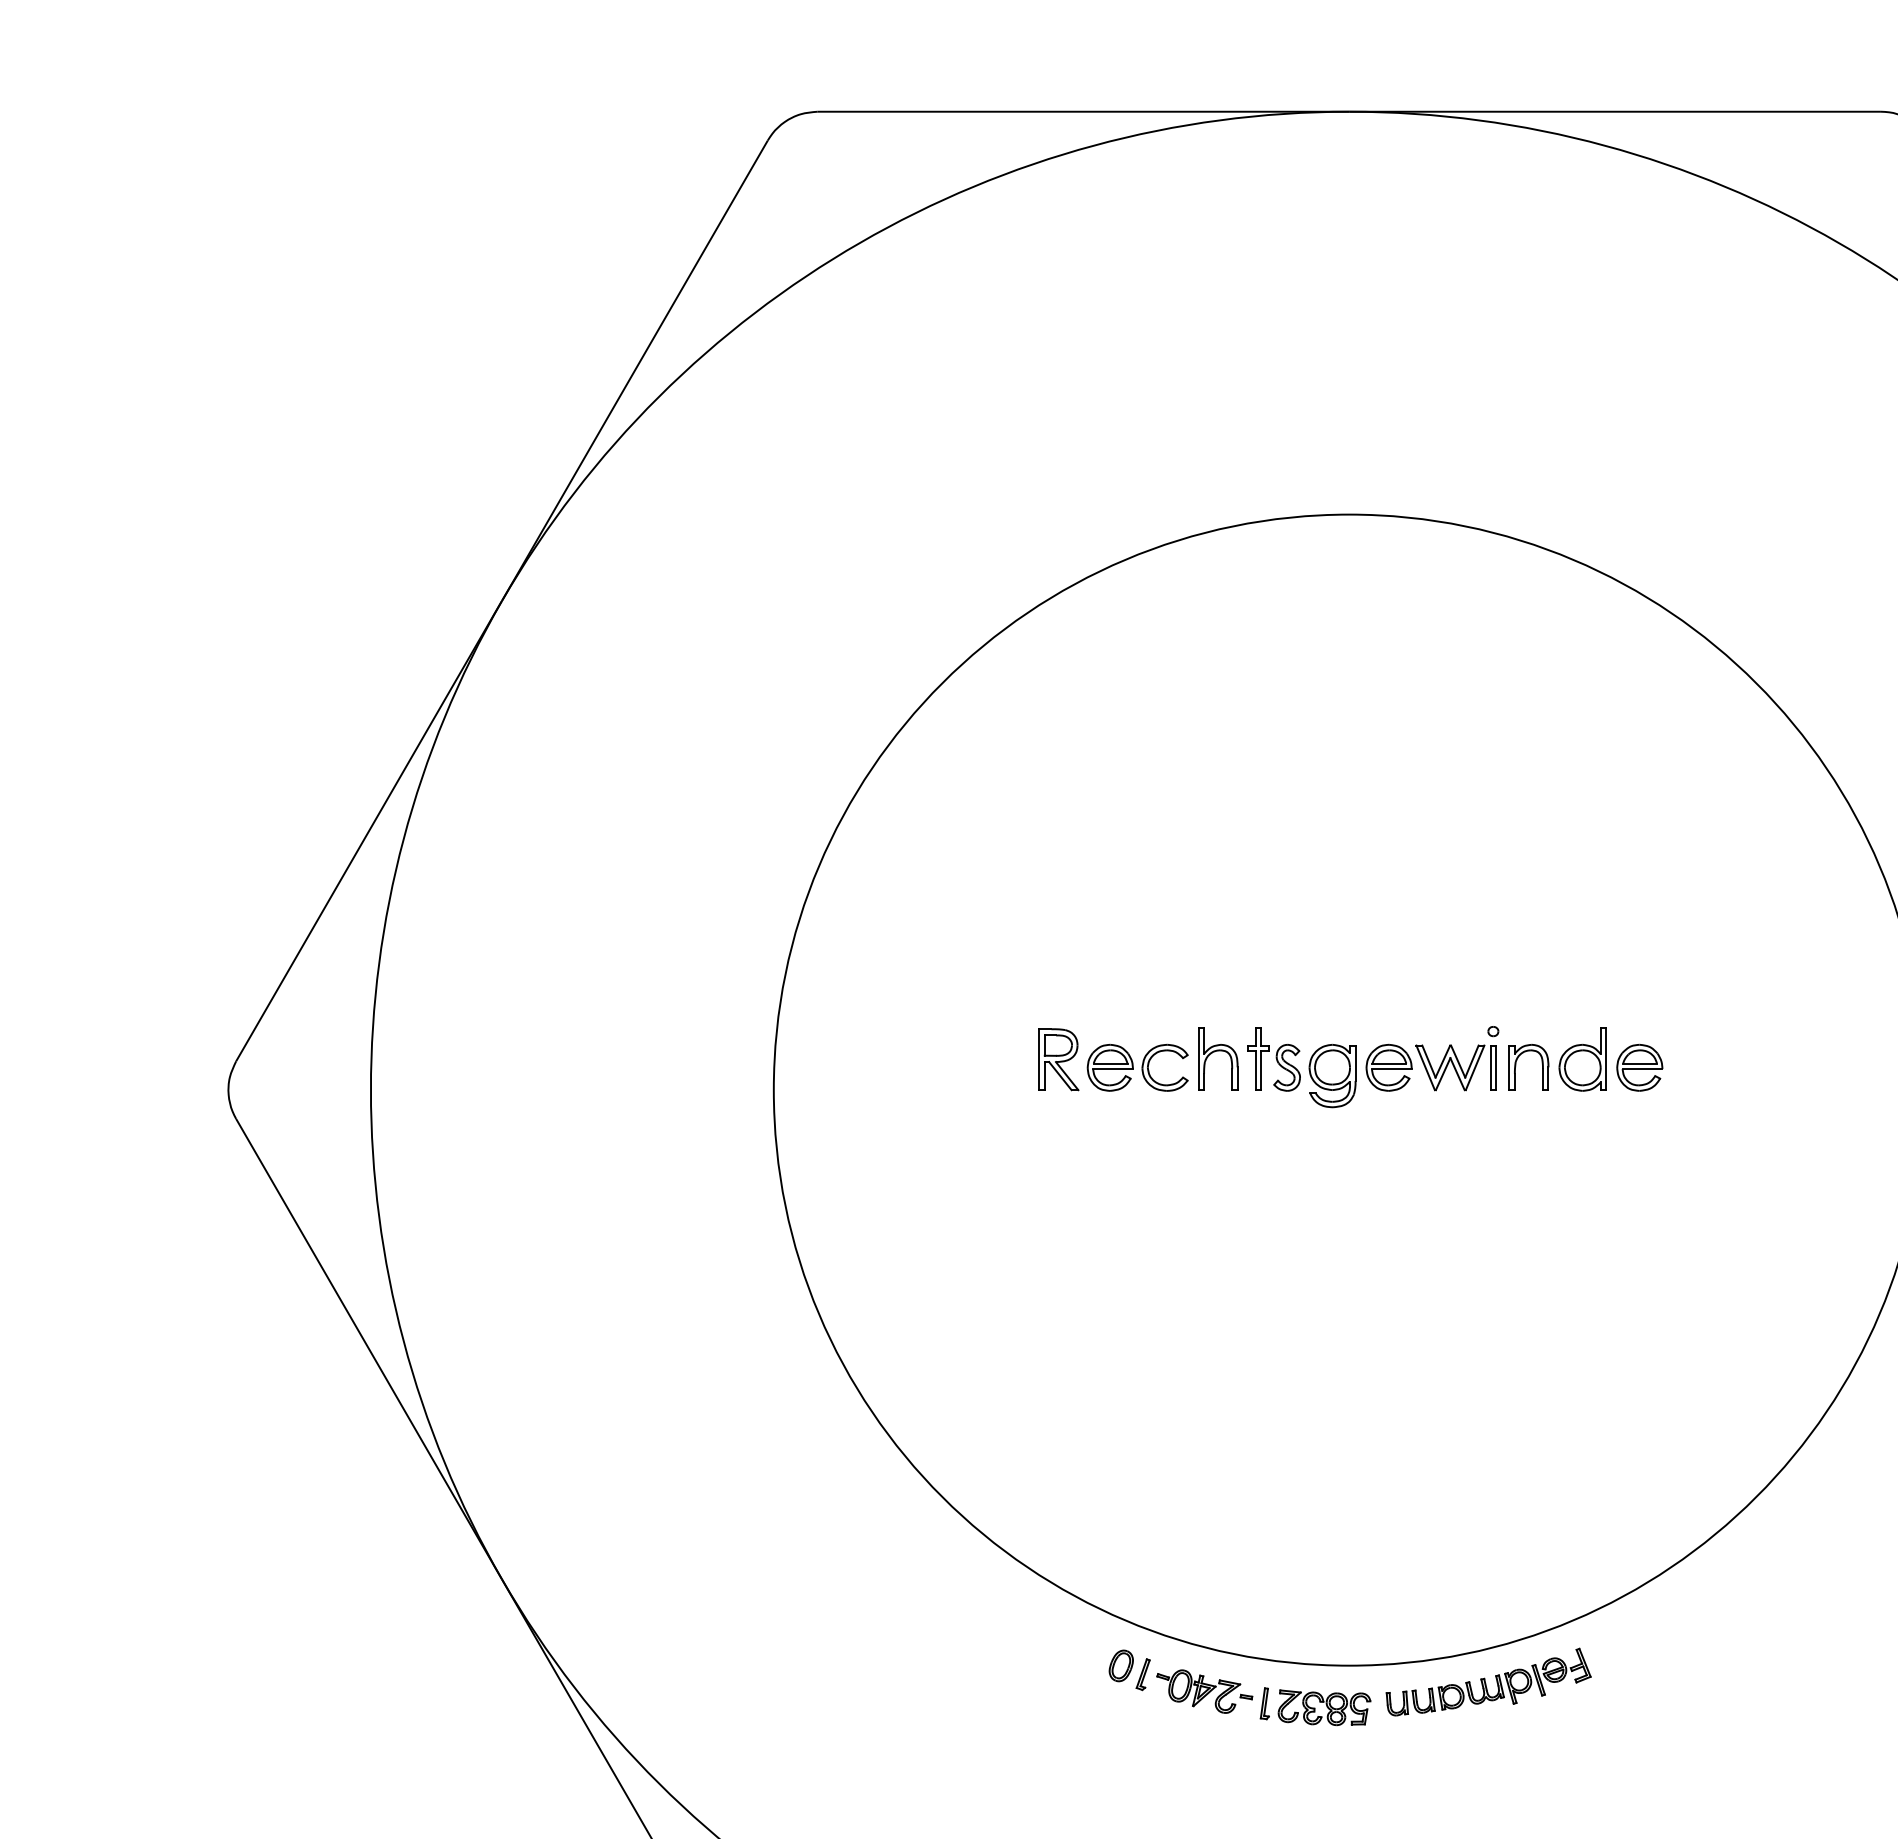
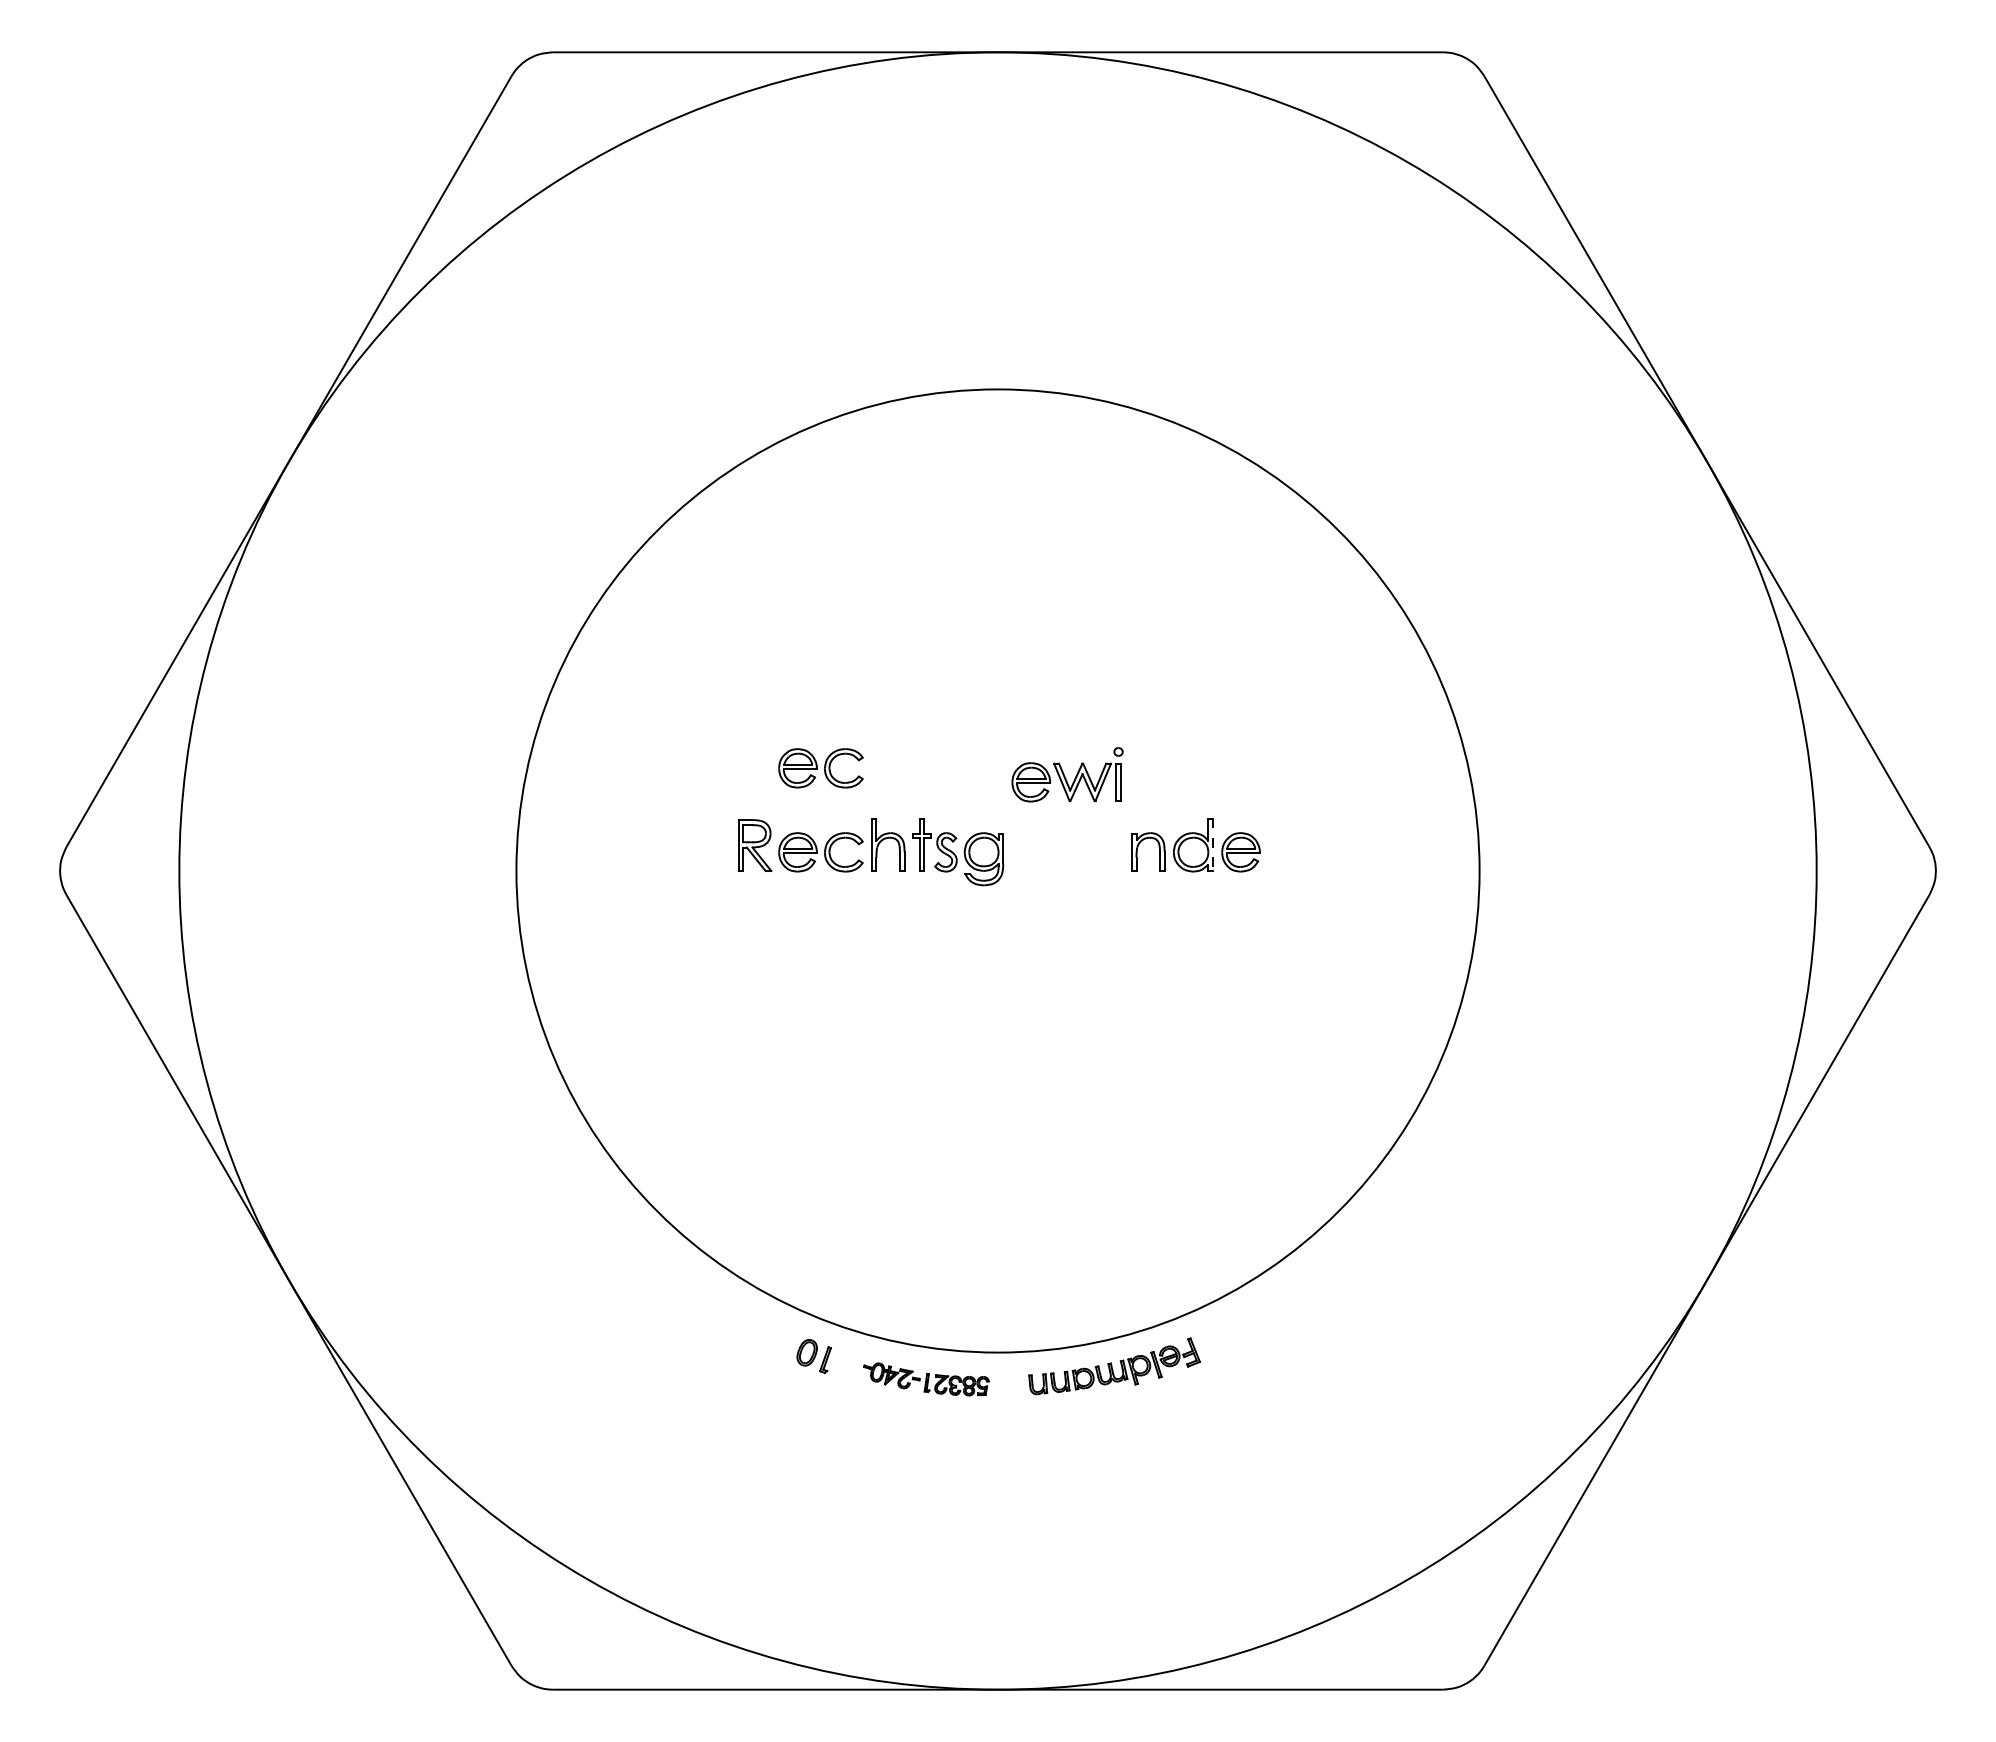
part: (1137, 967) -> (820, 768), added
part: (1432, 1058) -> (1067, 774), moved
line: (1606, 1059) -> (1213, 845), solid -> dashed
part: (1263, 1697) -> (926, 1379), size x0.7

